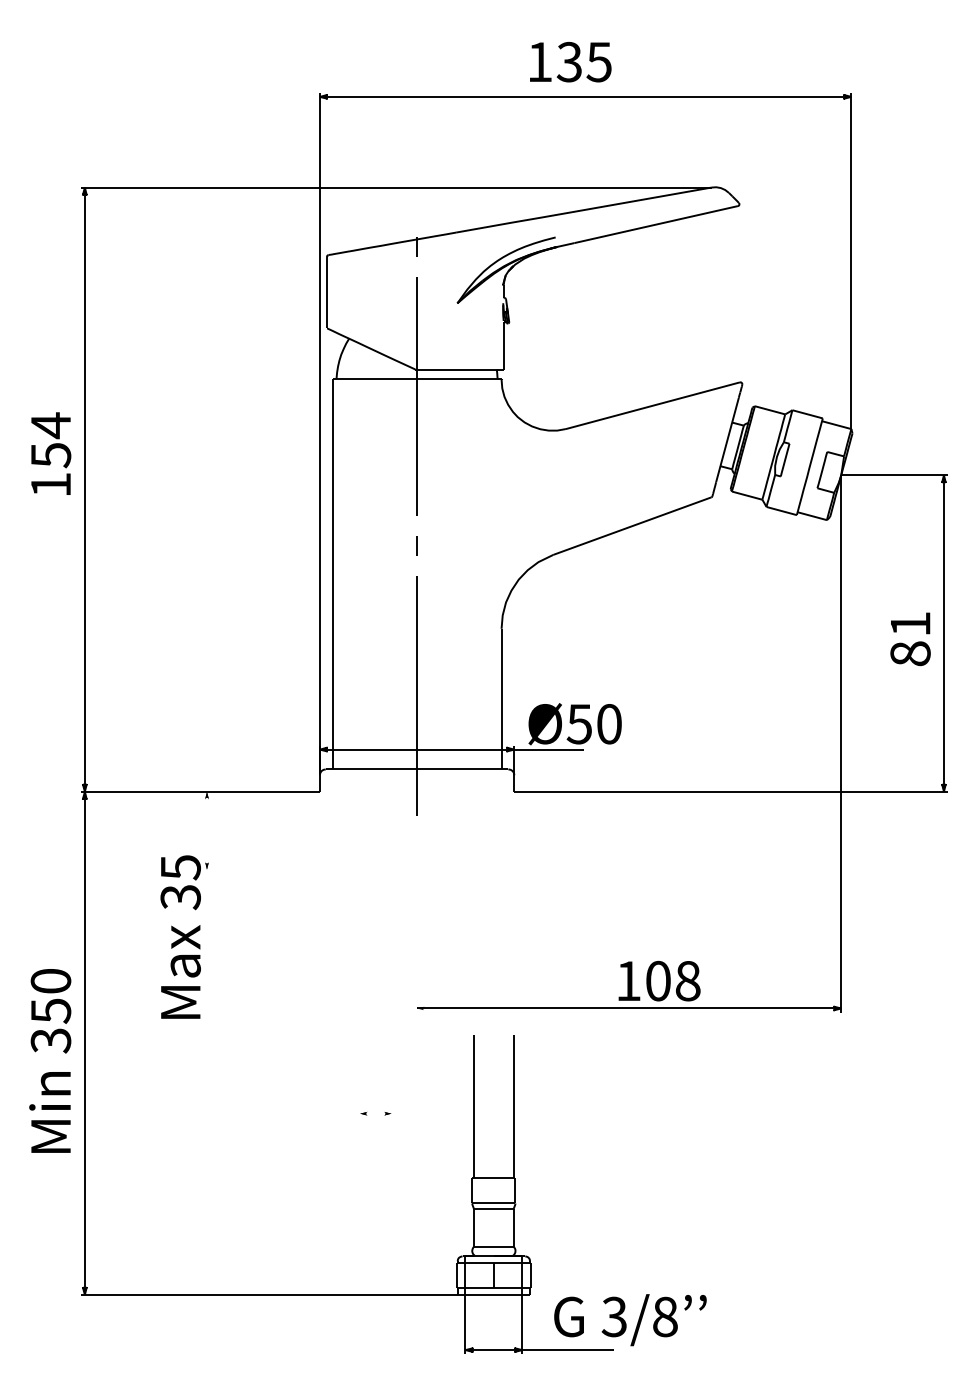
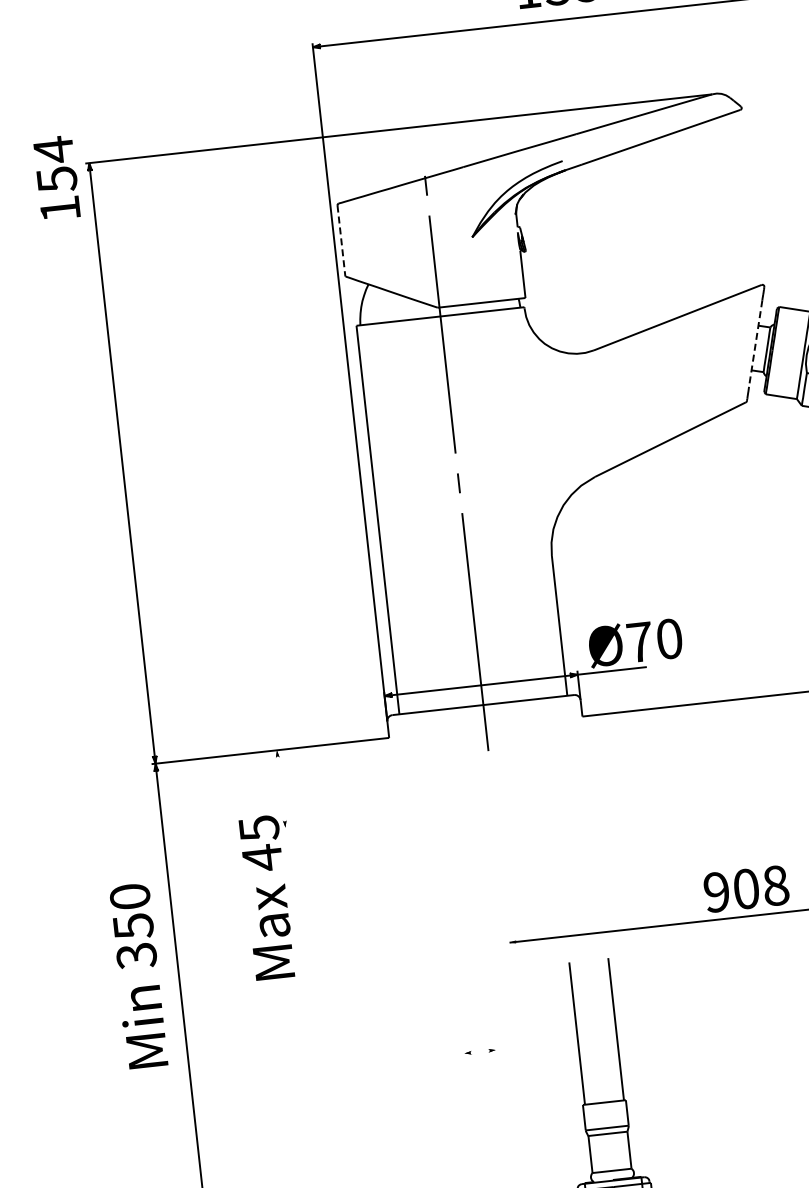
line: (326, 292) -> (340, 240), solid -> dashed
line: (727, 440) -> (755, 344), solid -> dashed
text: (51, 453) -> (57, 177), moved
text: (579, 724) -> (639, 642), Ø50 -> Ø70
text: (180, 896) -> (262, 857), 35 -> 45
text: (628, 980) -> (716, 891), 108 -> 908
text: (50, 1060) -> (138, 975), moved

